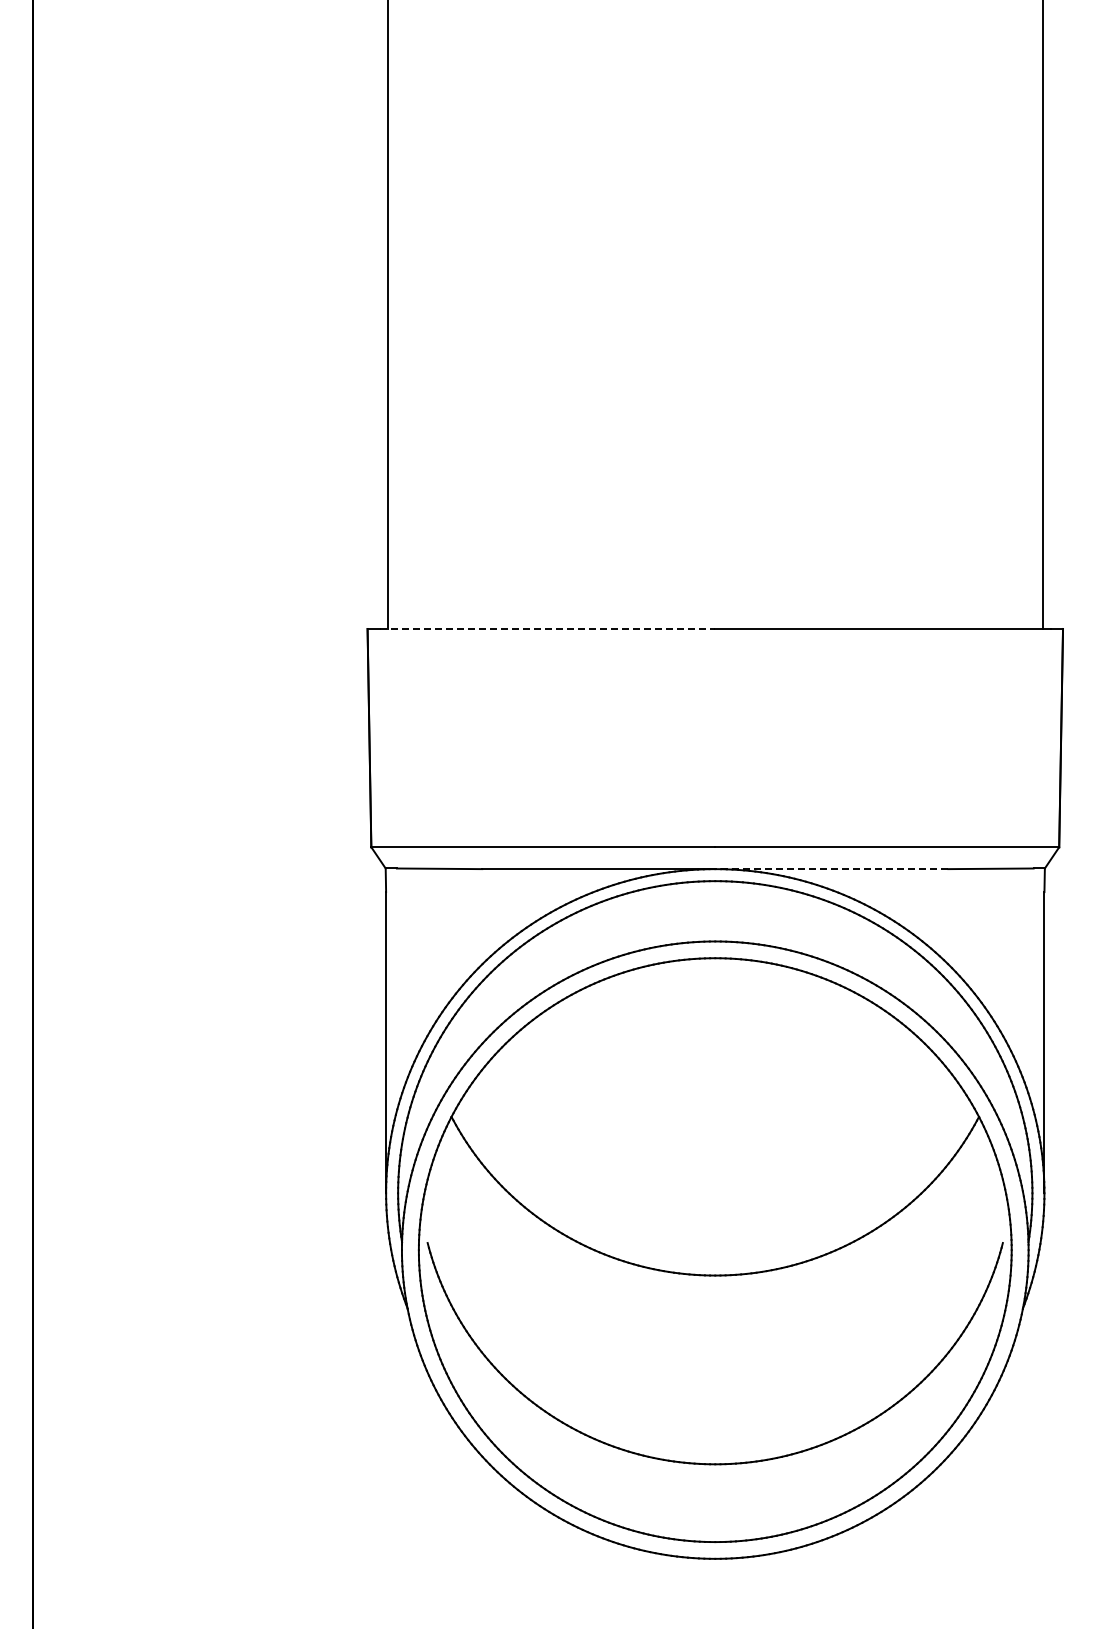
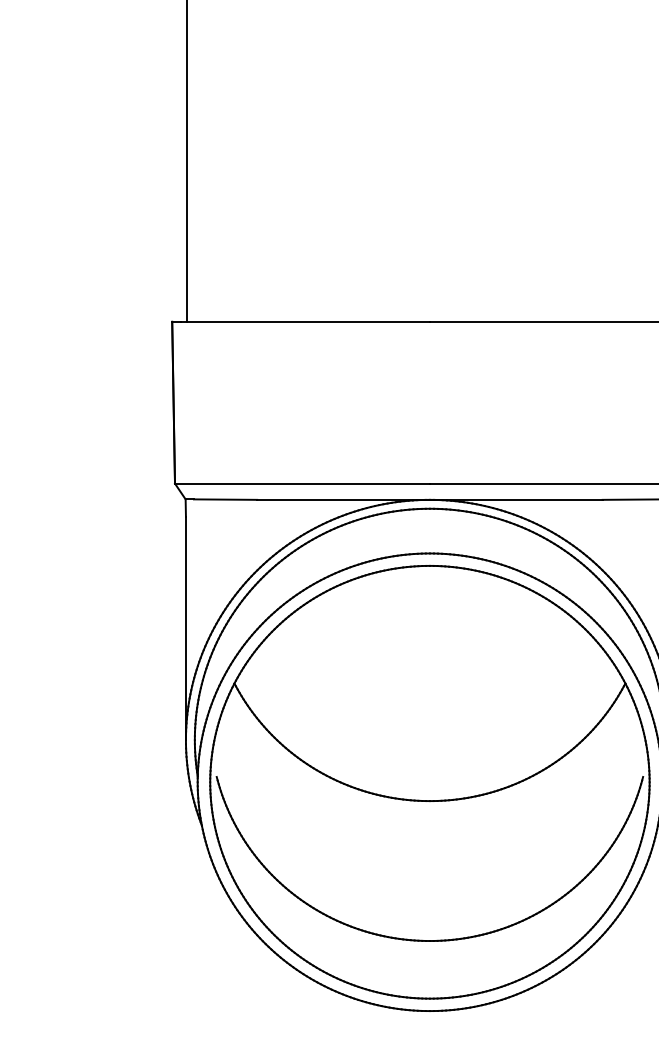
line: (547, 628) -> (305, 321), dashed -> solid
line: (831, 869) -> (516, 500), dashed -> solid

